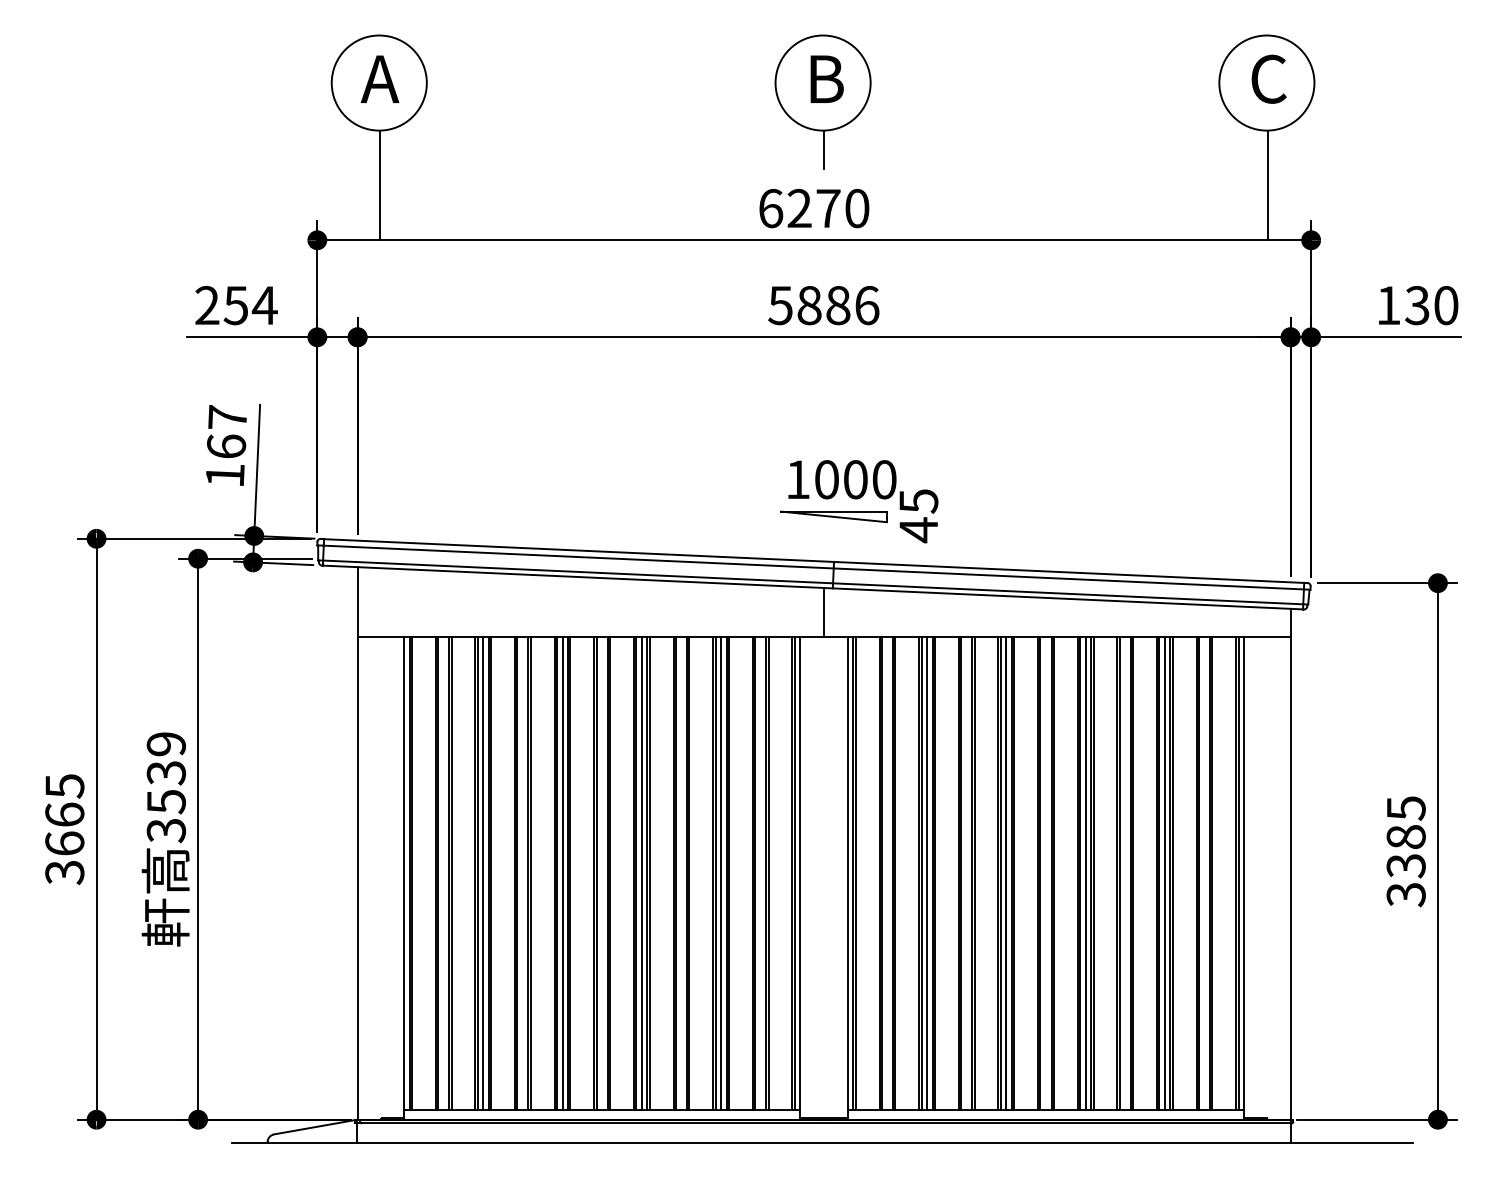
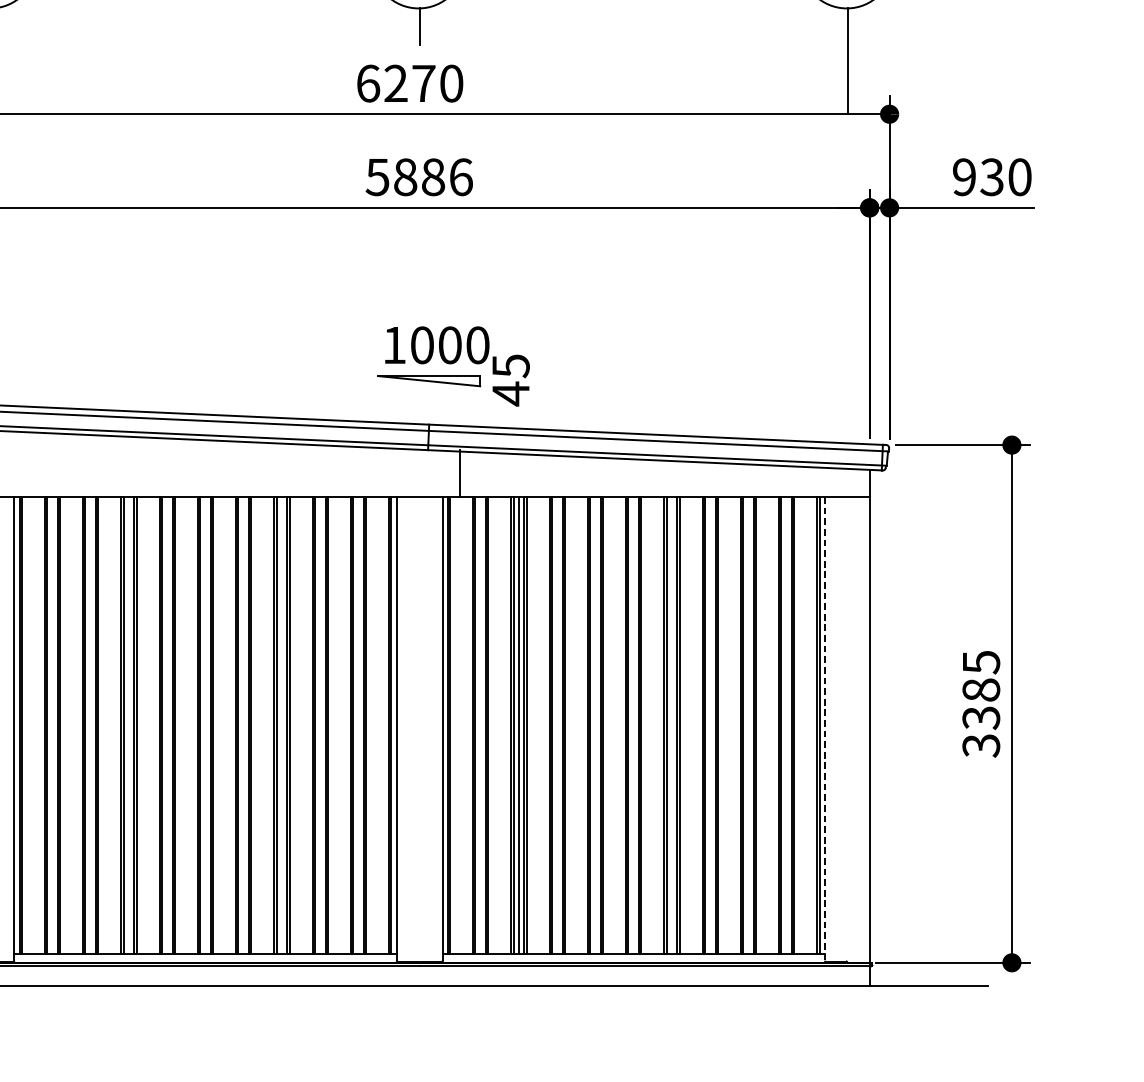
text: (1388, 305) -> (964, 177), 130 -> 930
line: (824, 612) -> (460, 473), moved
line: (483, 873) -> (90, 725), removed
line: (562, 873) -> (167, 725), removed
line: (641, 873) -> (243, 725), removed
line: (721, 873) -> (320, 725), removed
line: (1006, 873) -> (595, 725), removed
line: (1085, 873) -> (671, 725), removed
line: (1164, 873) -> (748, 725), removed
line: (1244, 877) -> (825, 729), solid -> dashed

